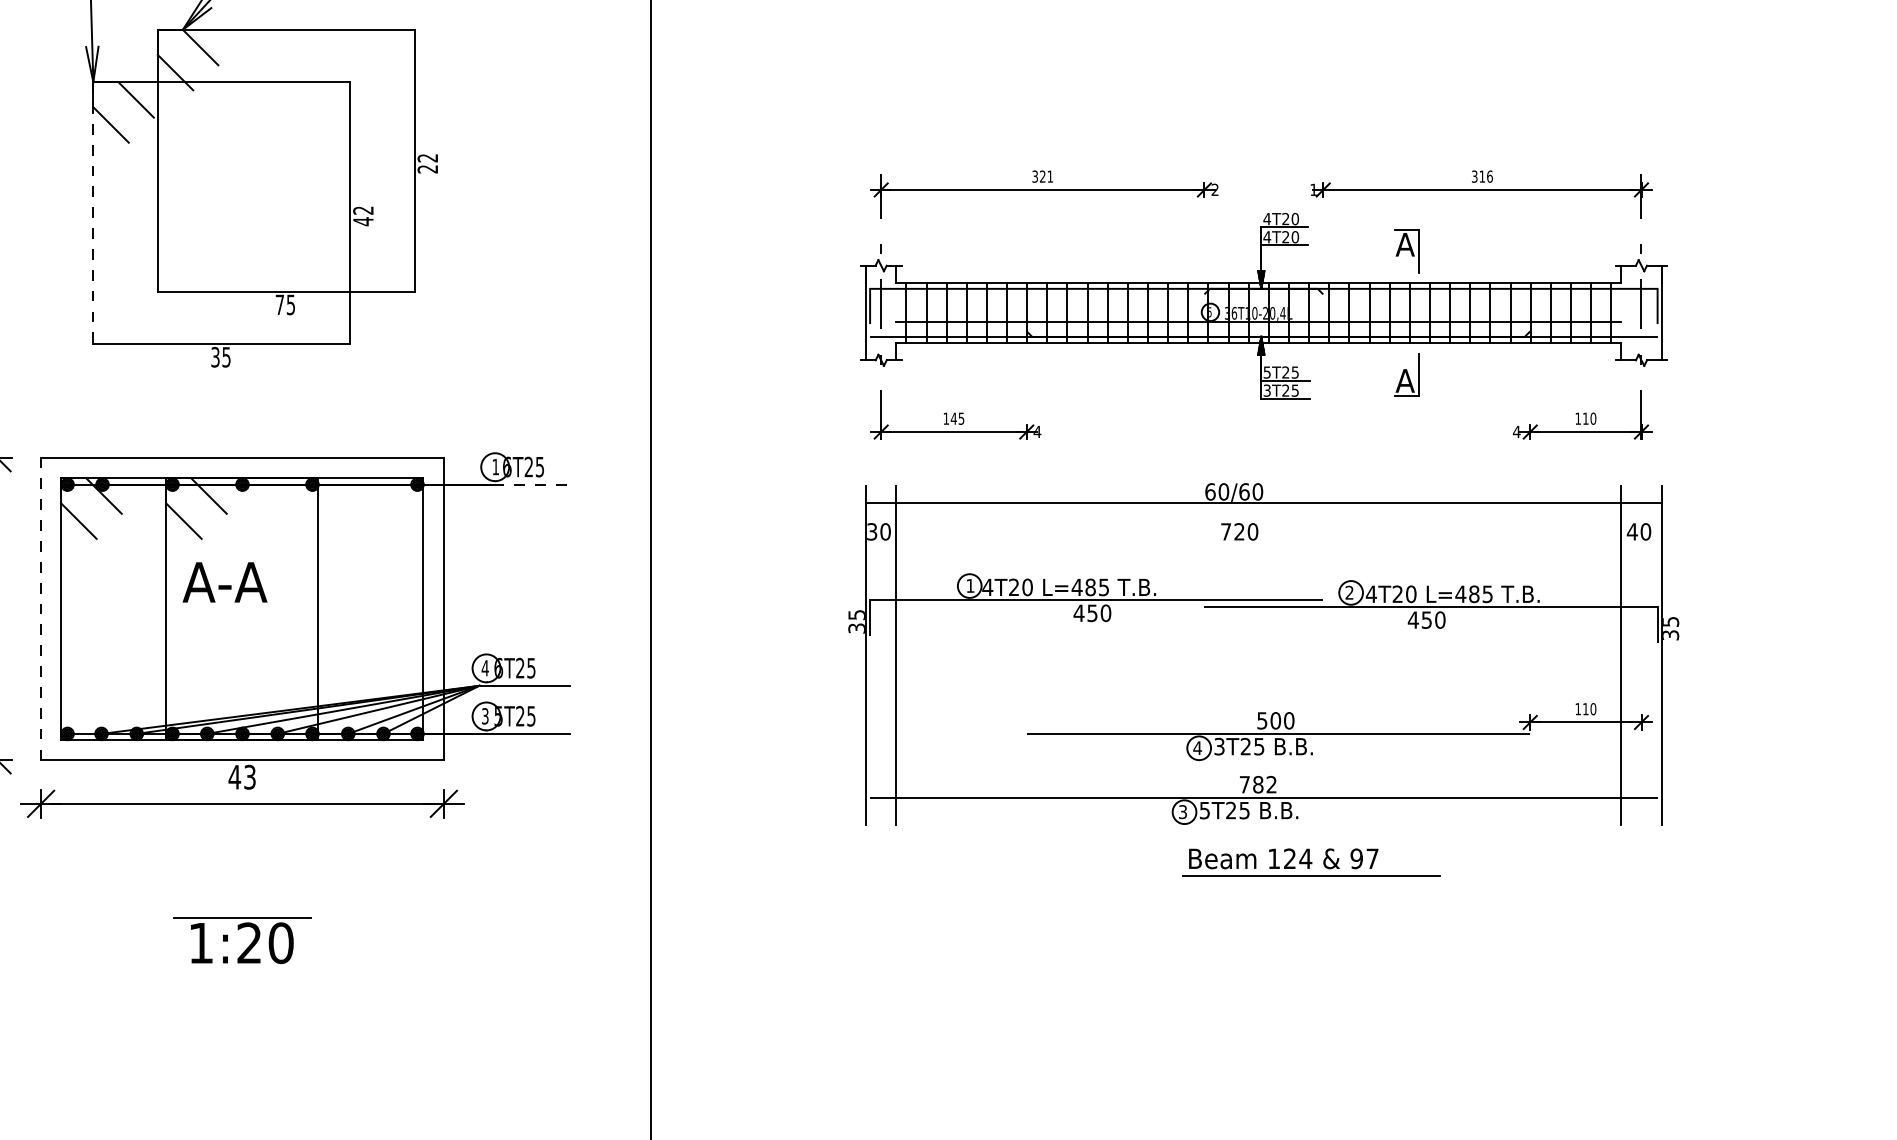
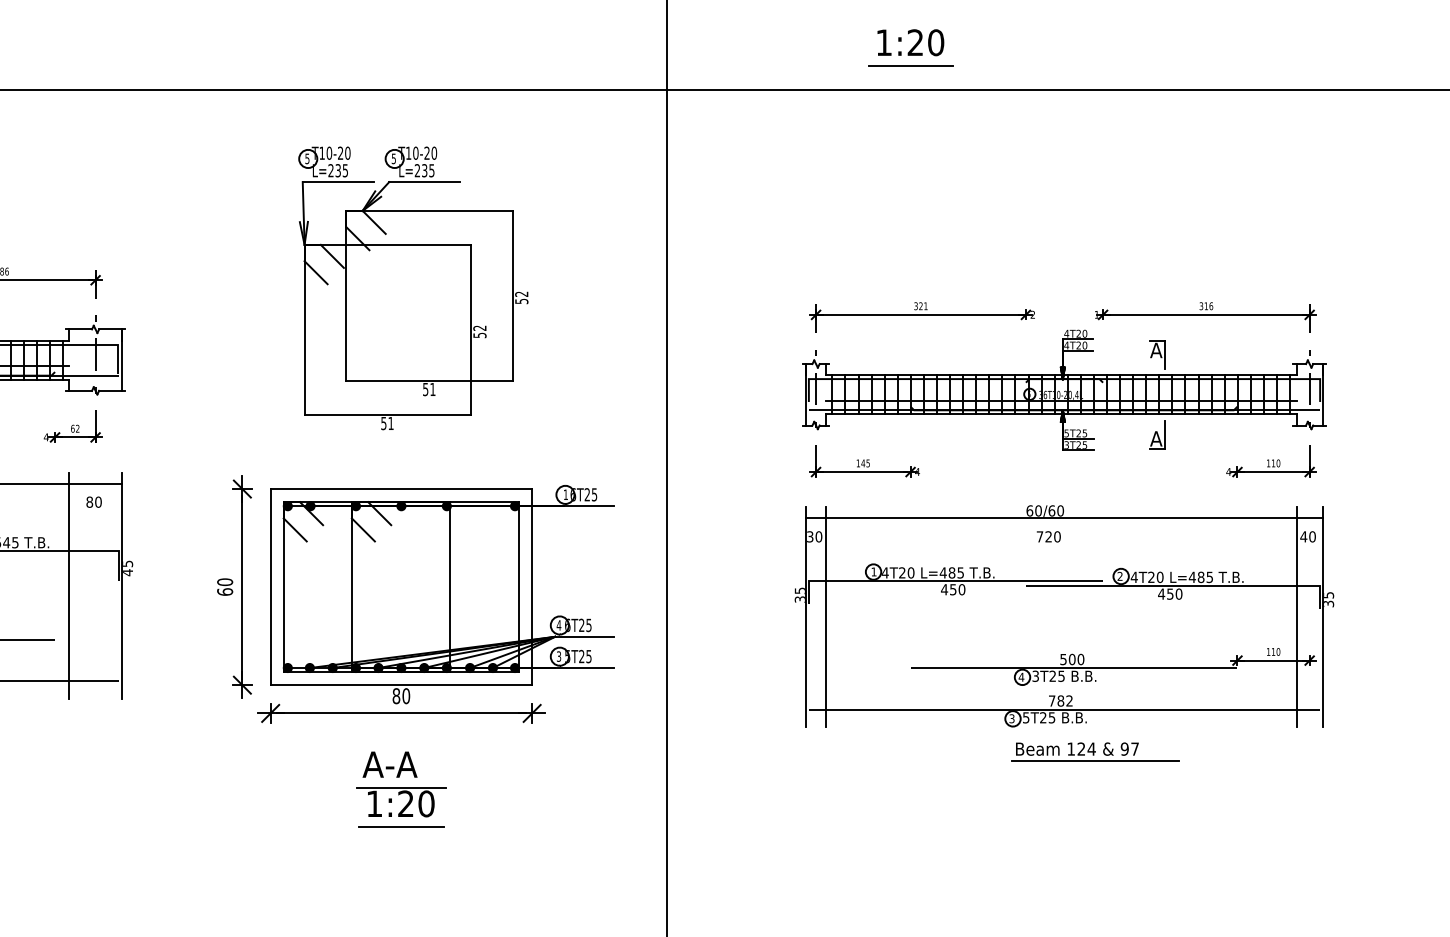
text: (427, 169) -> (521, 301), 22 -> 52
line: (93, 212) -> (304, 329), dashed -> solid
text: (362, 221) -> (479, 335), 42 -> 52
text: (285, 304) -> (429, 389), 75 -> 51
text: (221, 357) -> (387, 423), 35 -> 51
line: (532, 485) -> (589, 506), dashed -> solid
text: (224, 582) -> (389, 764), moved
line: (40, 608) -> (270, 586), dashed -> solid
text: (242, 777) -> (401, 696), 43 -> 80
line: (242, 977) -> (401, 826), added

